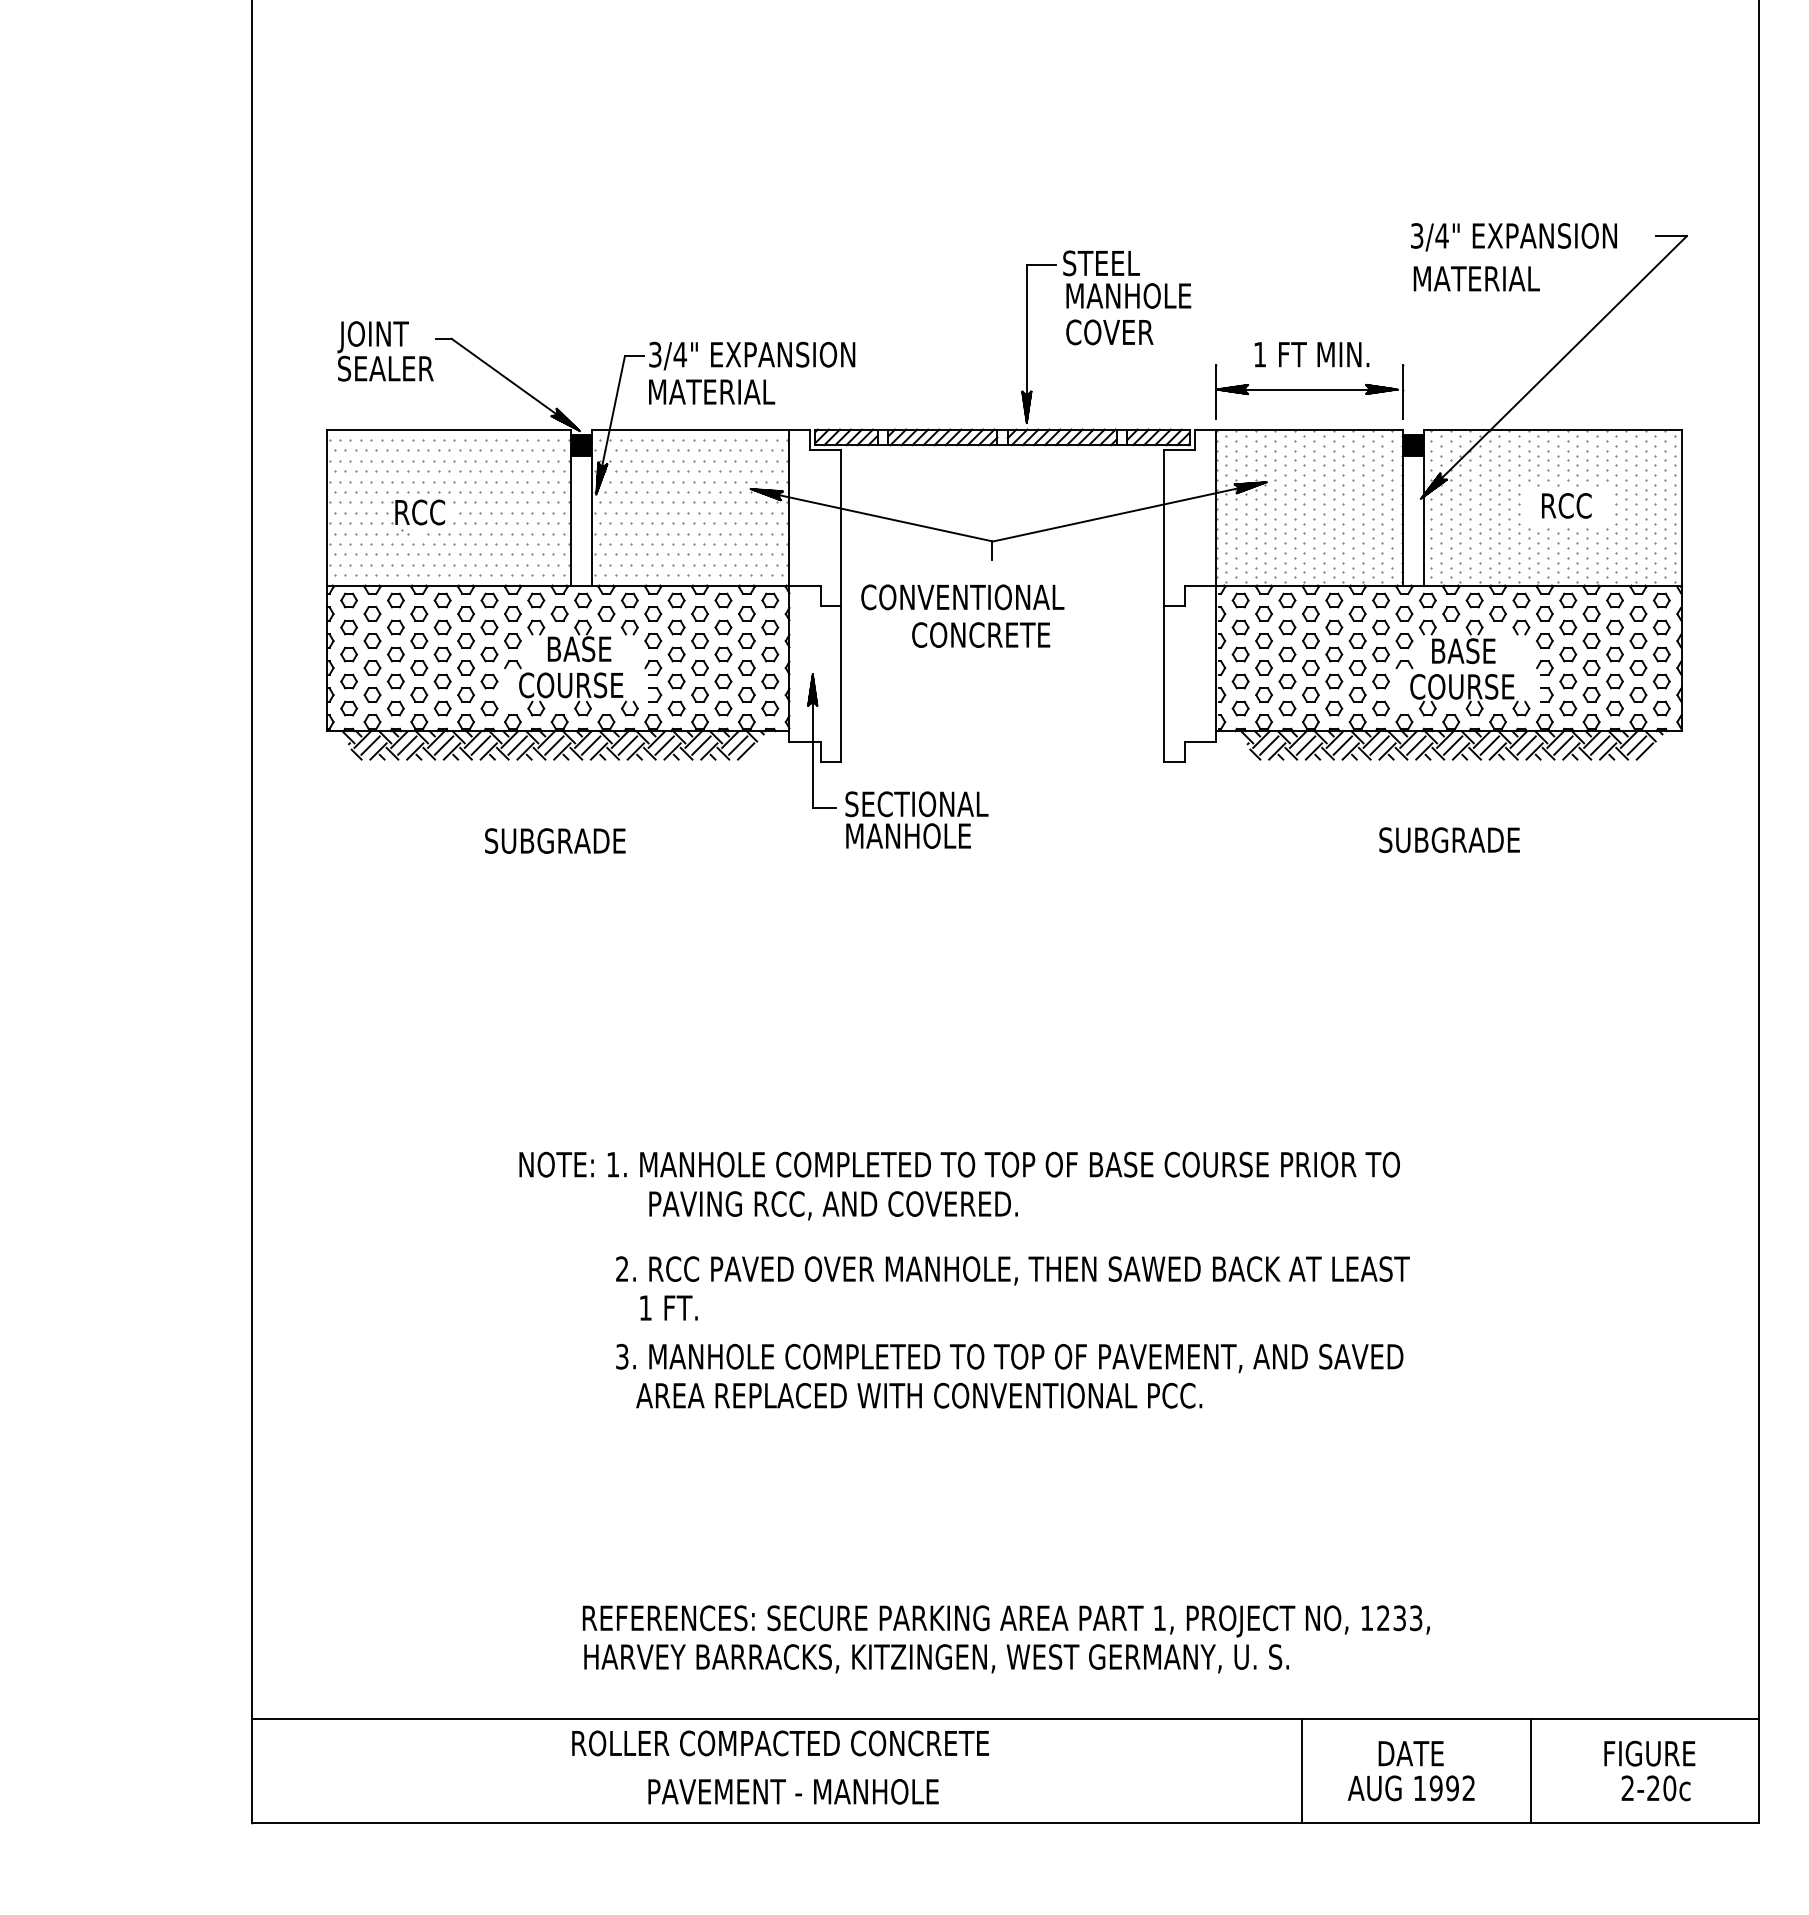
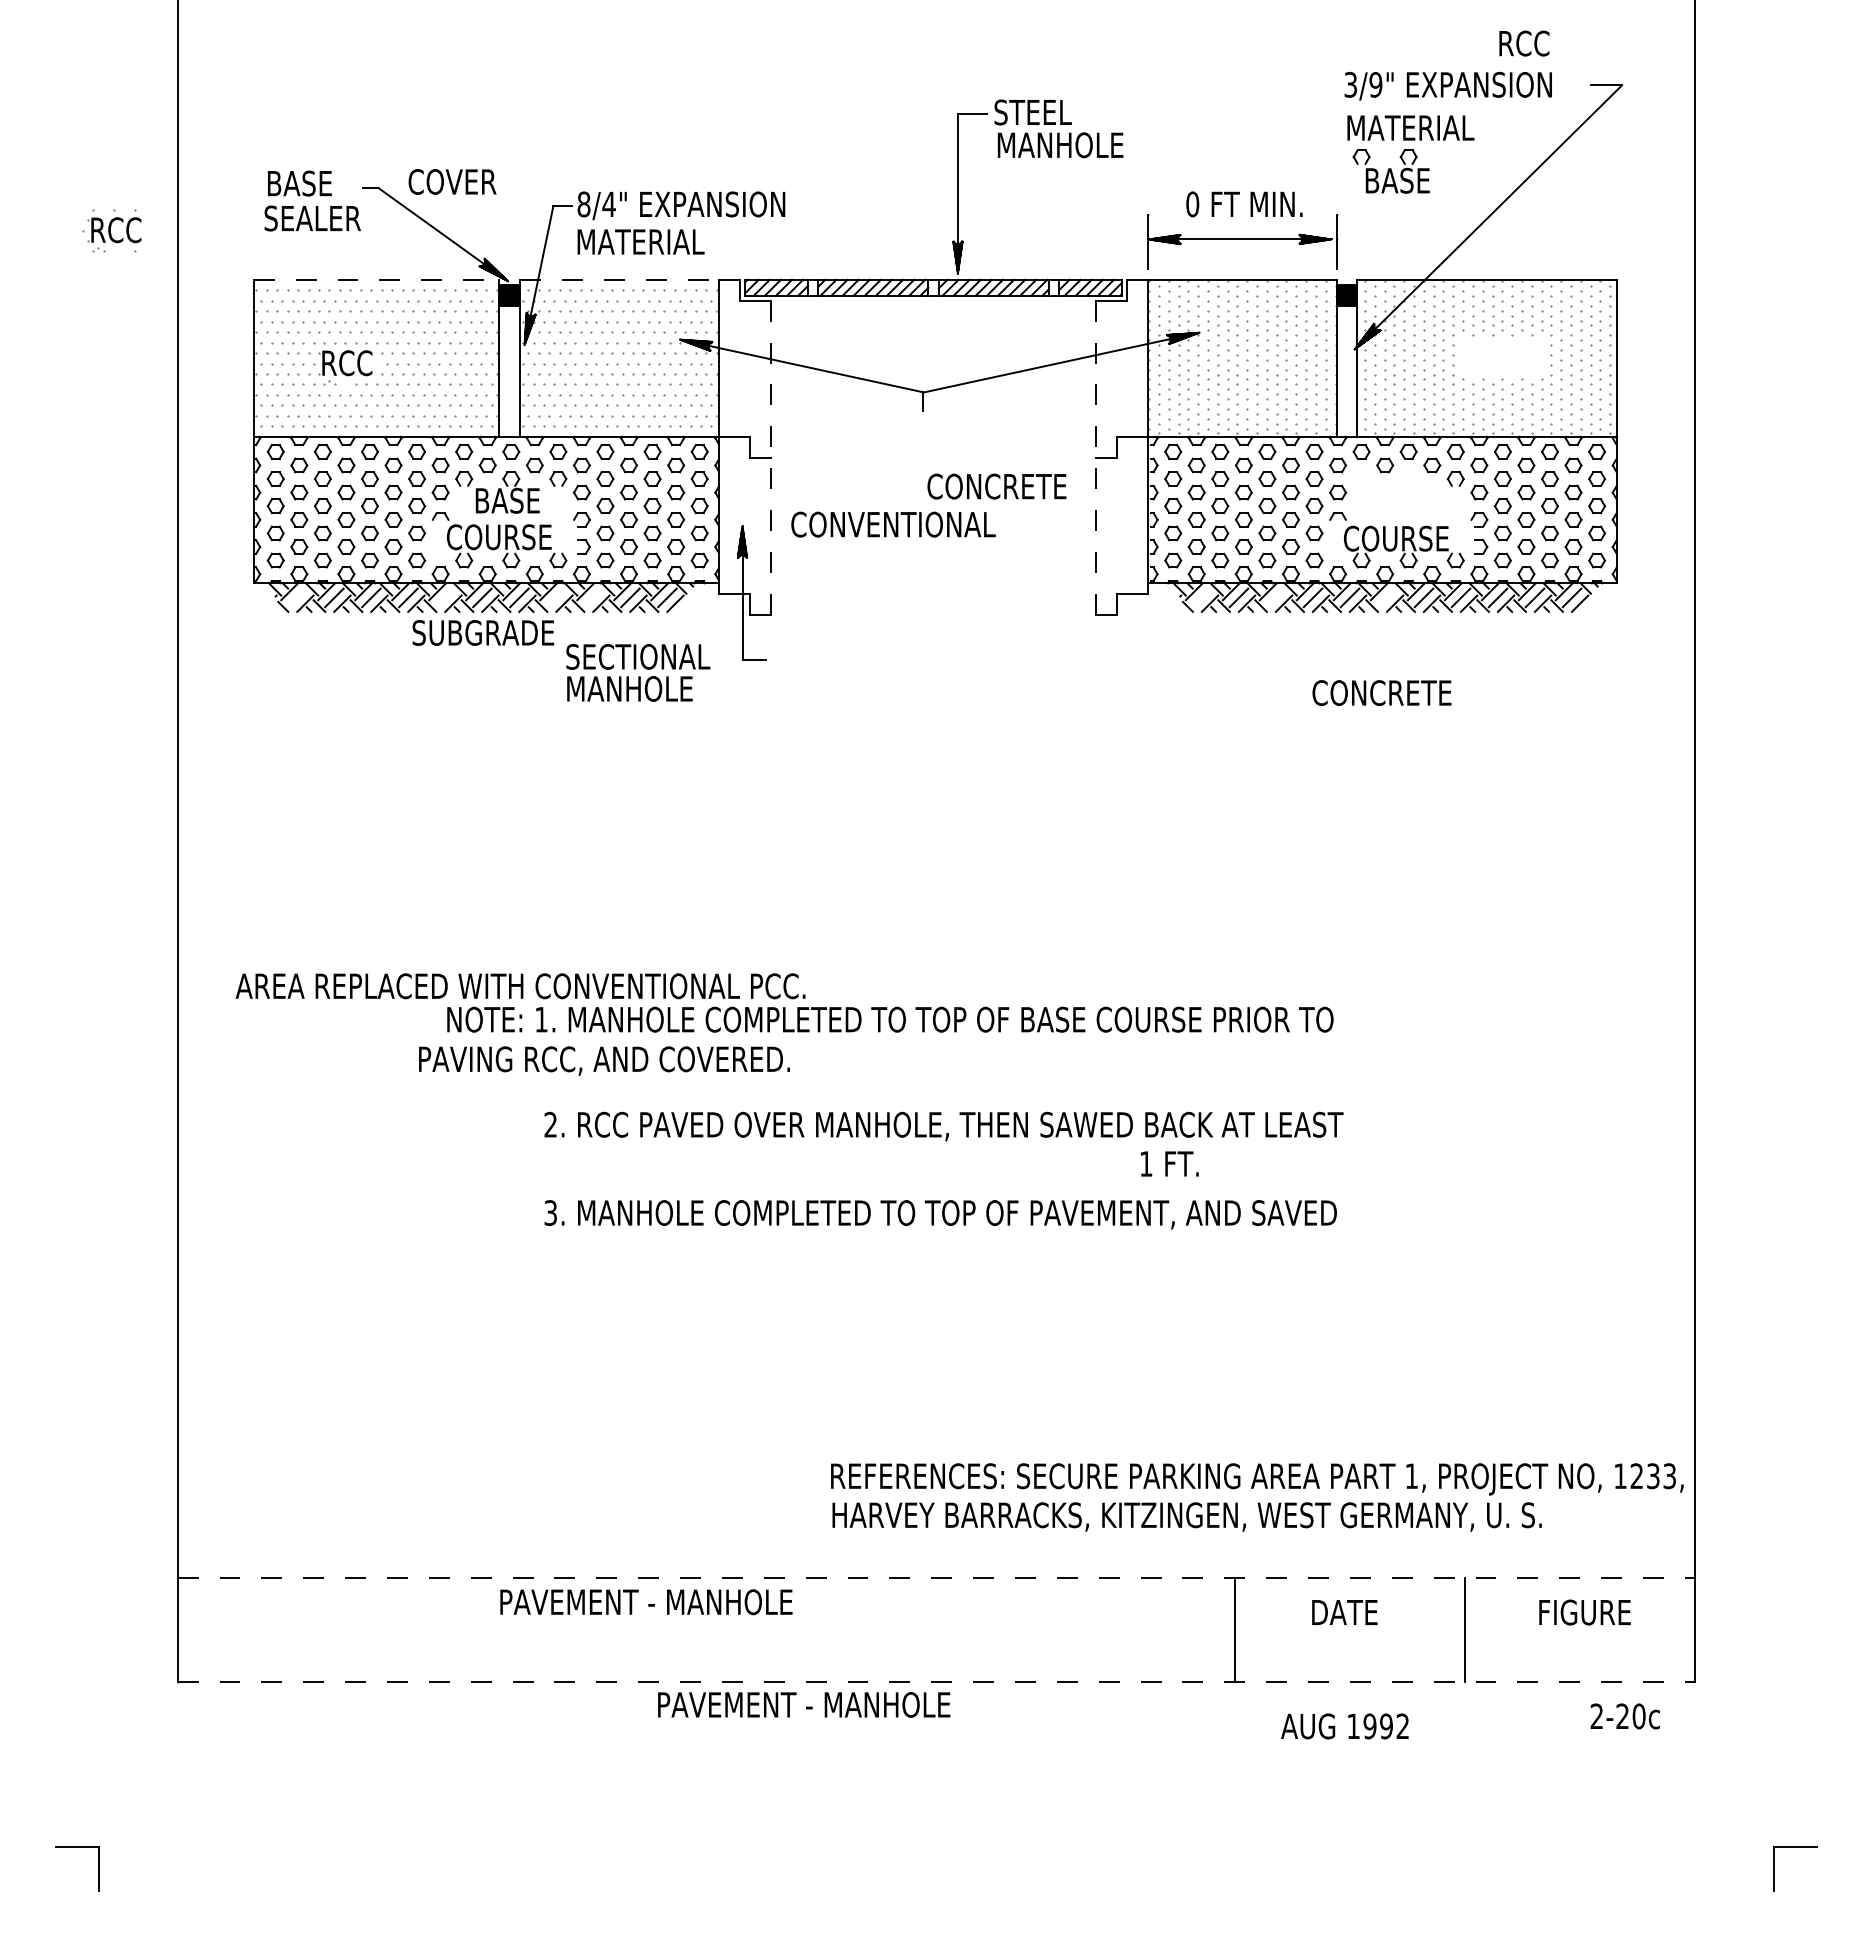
text: (1441, 235) -> (1375, 84), 3/4" -> 3/9"
text: (1109, 331) -> (452, 181), moved
text: (373, 336) -> (300, 186), JOINT -> BASE
text: (654, 354) -> (583, 204), 3/4" -> 8/4"
text: (1259, 354) -> (1192, 204), 1 -> 0
part: (185, 380) -> (111, 230), added
line: (449, 429) -> (376, 279), solid -> dashed
line: (691, 429) -> (620, 279), solid -> dashed
text: (1566, 505) -> (1524, 43), moved
text: (962, 597) -> (893, 524), moved
line: (841, 606) -> (771, 457), solid -> dashed
line: (1163, 606) -> (1095, 457), solid -> dashed
text: (980, 634) -> (996, 486), moved
part: (1456, 641) -> (1390, 171), moved
line: (370, 745) -> (297, 597), removed
line: (517, 745) -> (445, 597), removed
line: (627, 745) -> (556, 597), removed
line: (664, 745) -> (593, 597), removed
line: (1268, 745) -> (1201, 597), removed
line: (1342, 745) -> (1275, 597), removed
line: (1452, 745) -> (1386, 597), removed
text: (917, 819) -> (638, 672), moved
text: (1449, 839) -> (1383, 692), SUBGRADE -> CONCRETE
text: (555, 840) -> (483, 632), moved
text: (833, 1205) -> (604, 1060), moved
text: (668, 1307) -> (1169, 1163), moved
text: (919, 1395) -> (520, 986), moved
text: (1006, 1639) -> (1257, 1497), moved
line: (1005, 1718) -> (936, 1577), solid -> dashed
text: (781, 1743) -> (711, 1602), ROLLER COMPACTED CONCRETE -> PAVEMENT - MANHOLE
text: (1410, 1788) -> (1344, 1726), moved
text: (1655, 1788) -> (1624, 1716), moved
text: (793, 1791) -> (804, 1704), moved
line: (1005, 1823) -> (936, 1682), solid -> dashed

